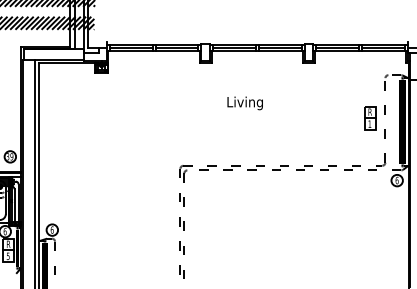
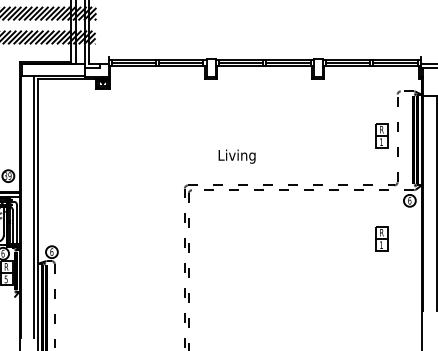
text: (244, 103) -> (236, 156), moved
part: (369, 216) -> (381, 238), added

